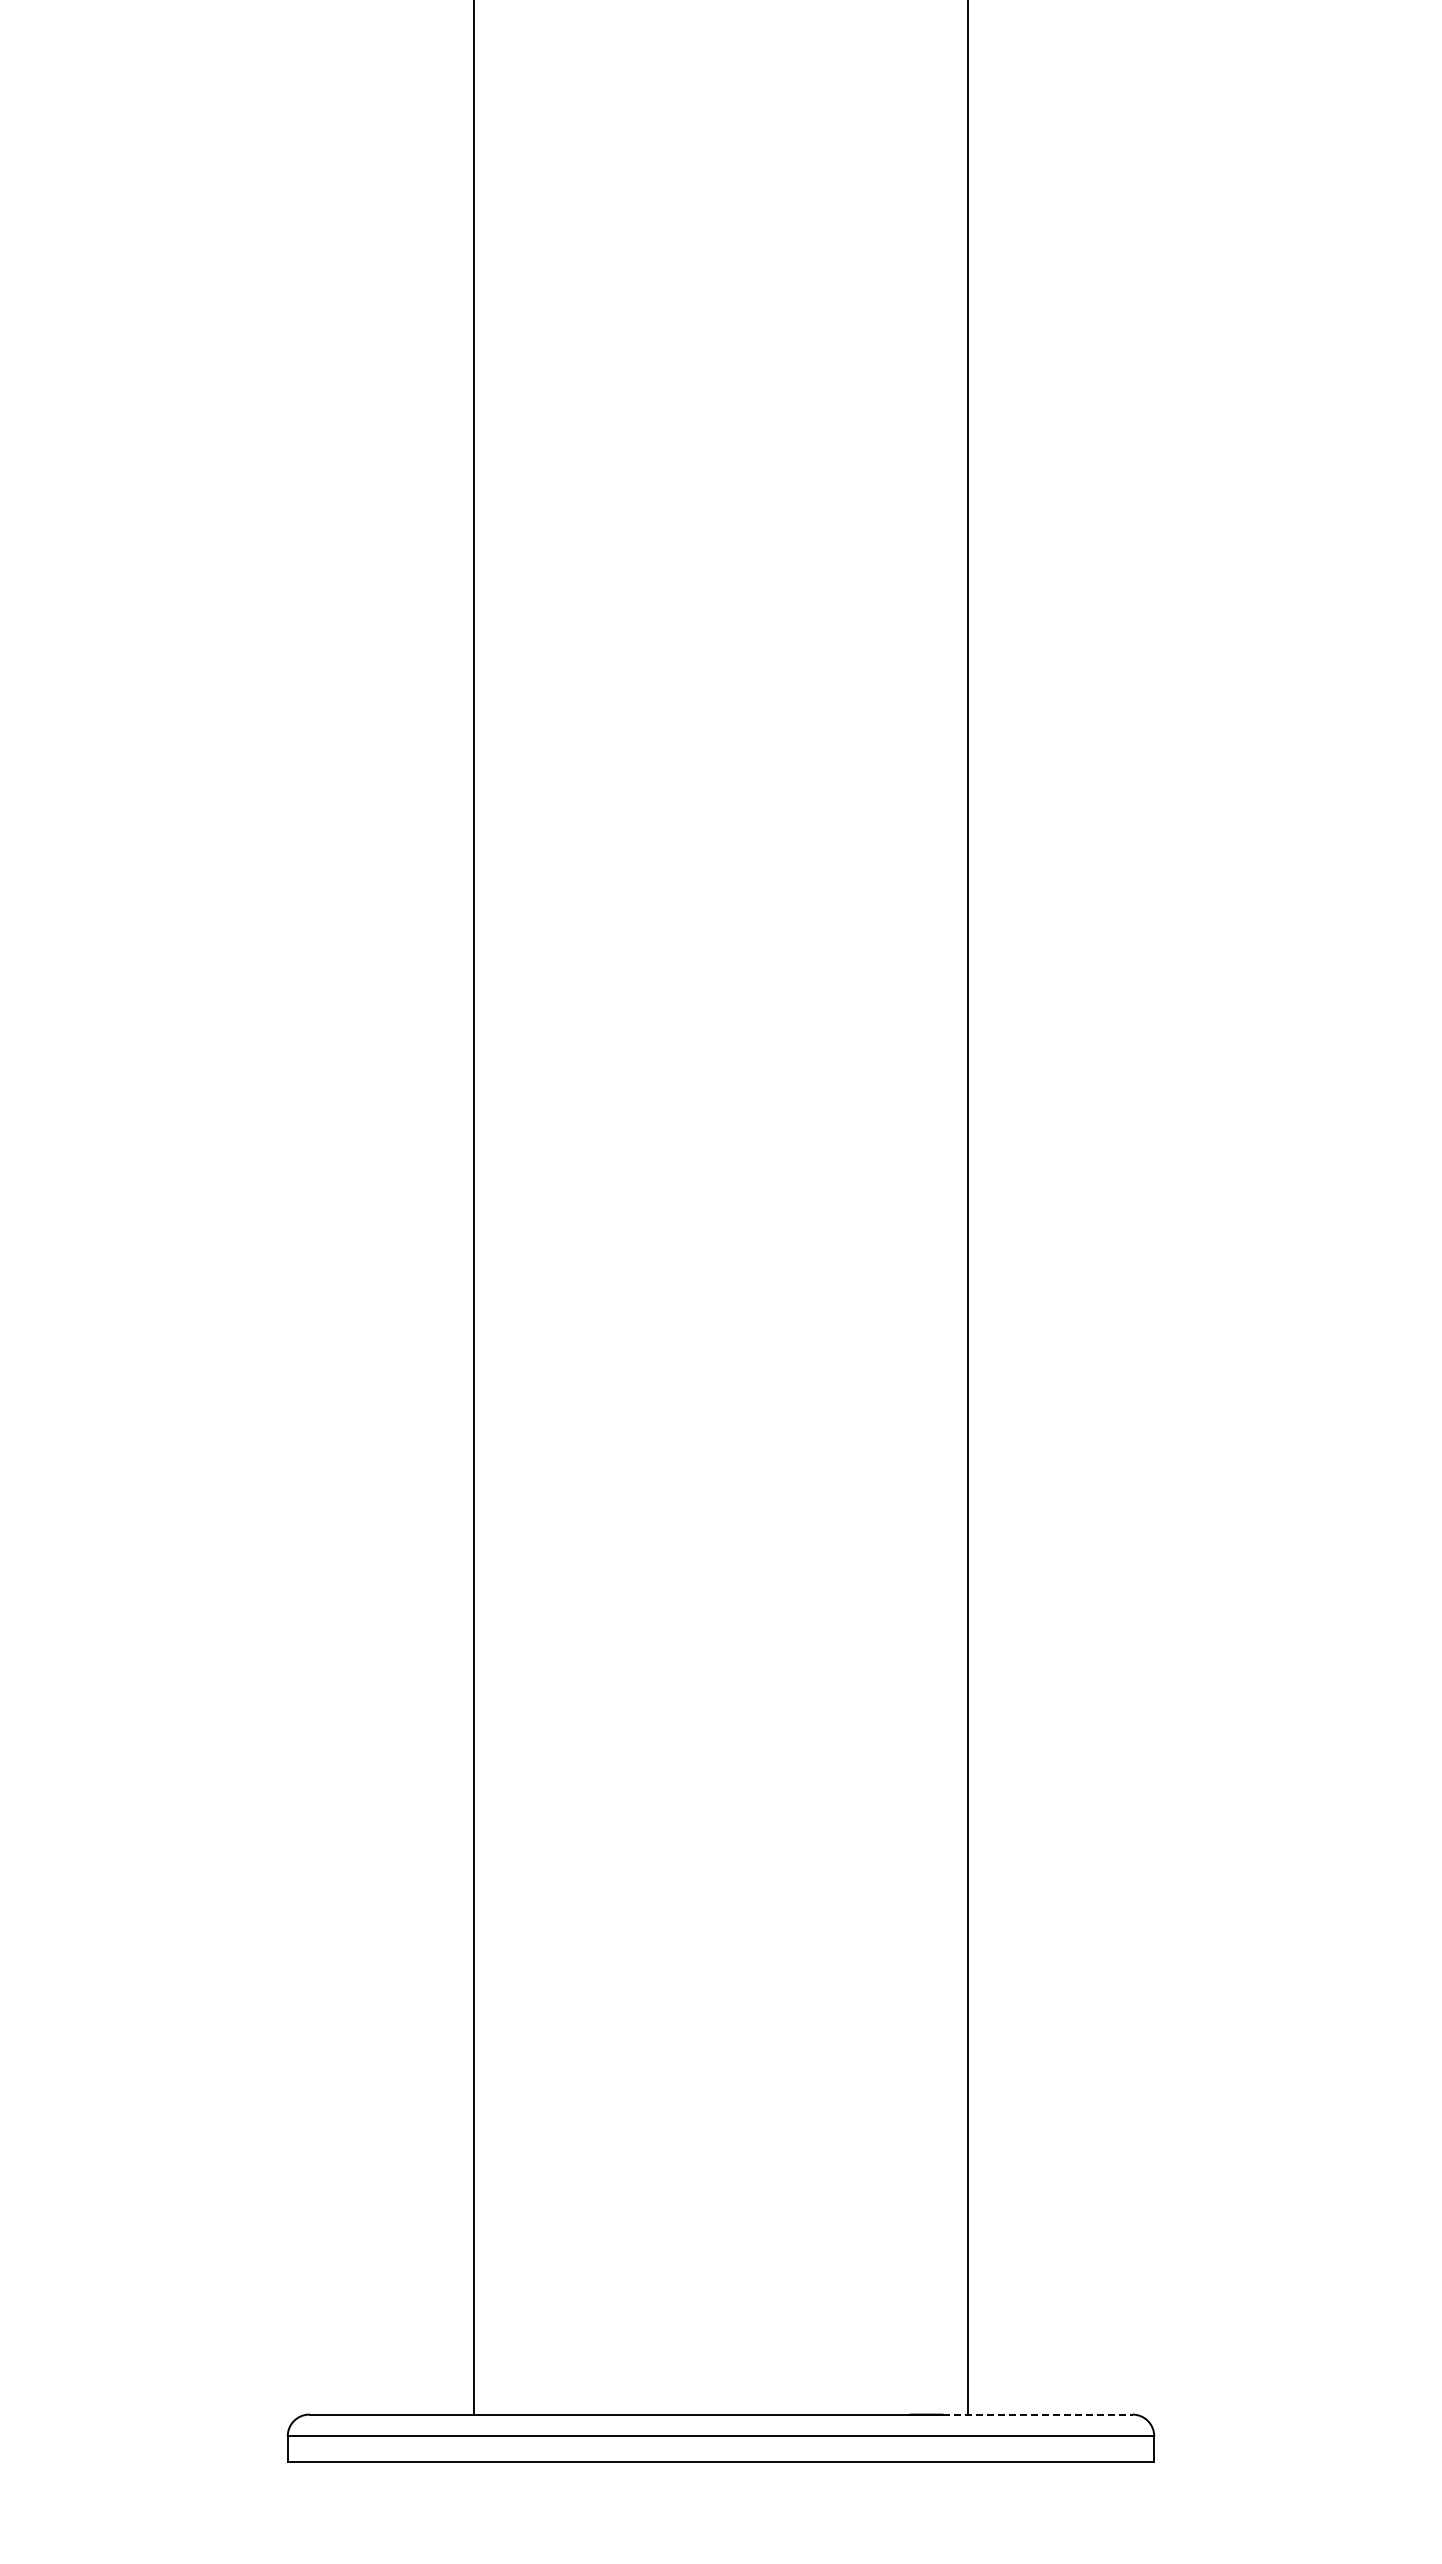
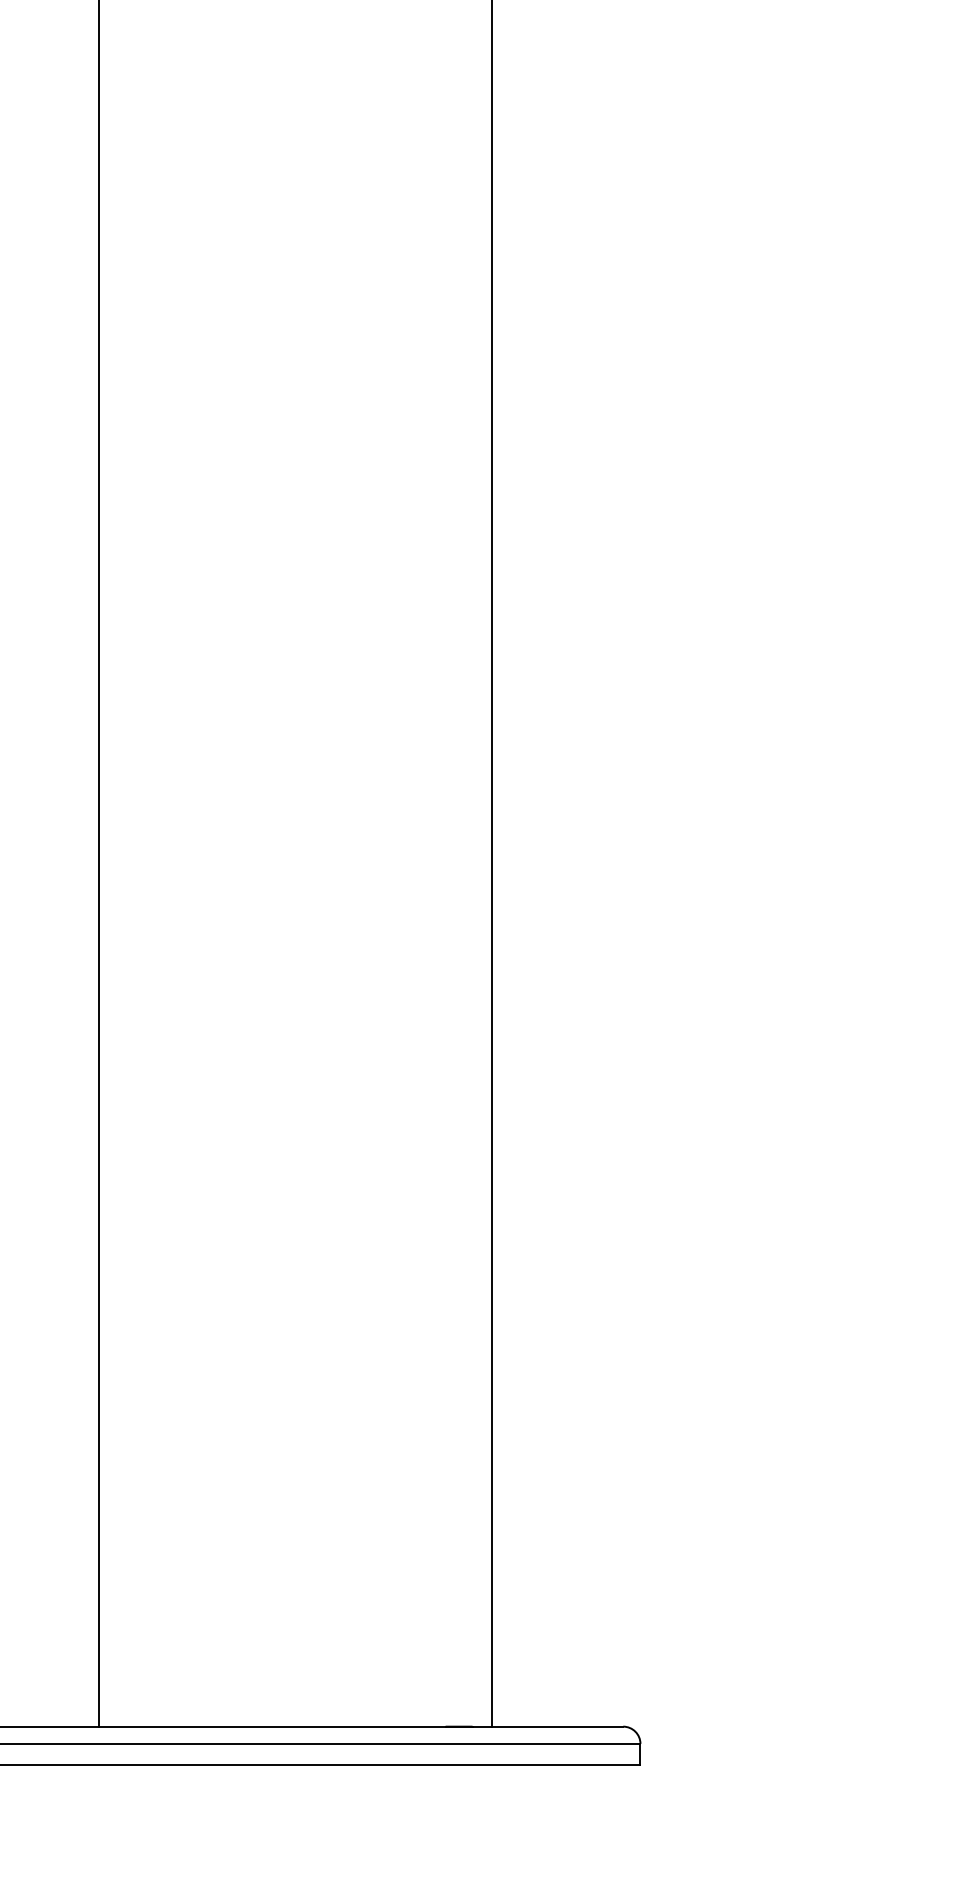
line: (1037, 2414) -> (547, 1726), dashed -> solid

